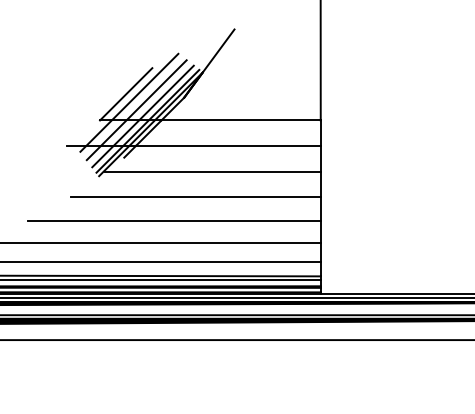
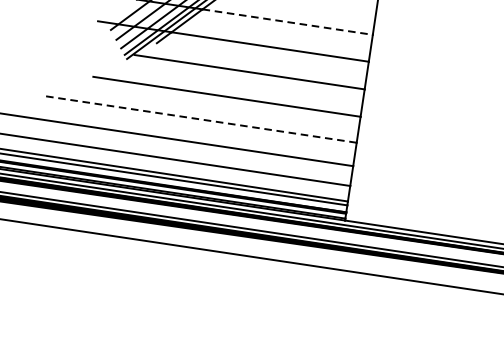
line: (241, 120) -> (288, 22), solid -> dashed
line: (173, 221) -> (199, 119), solid -> dashed

